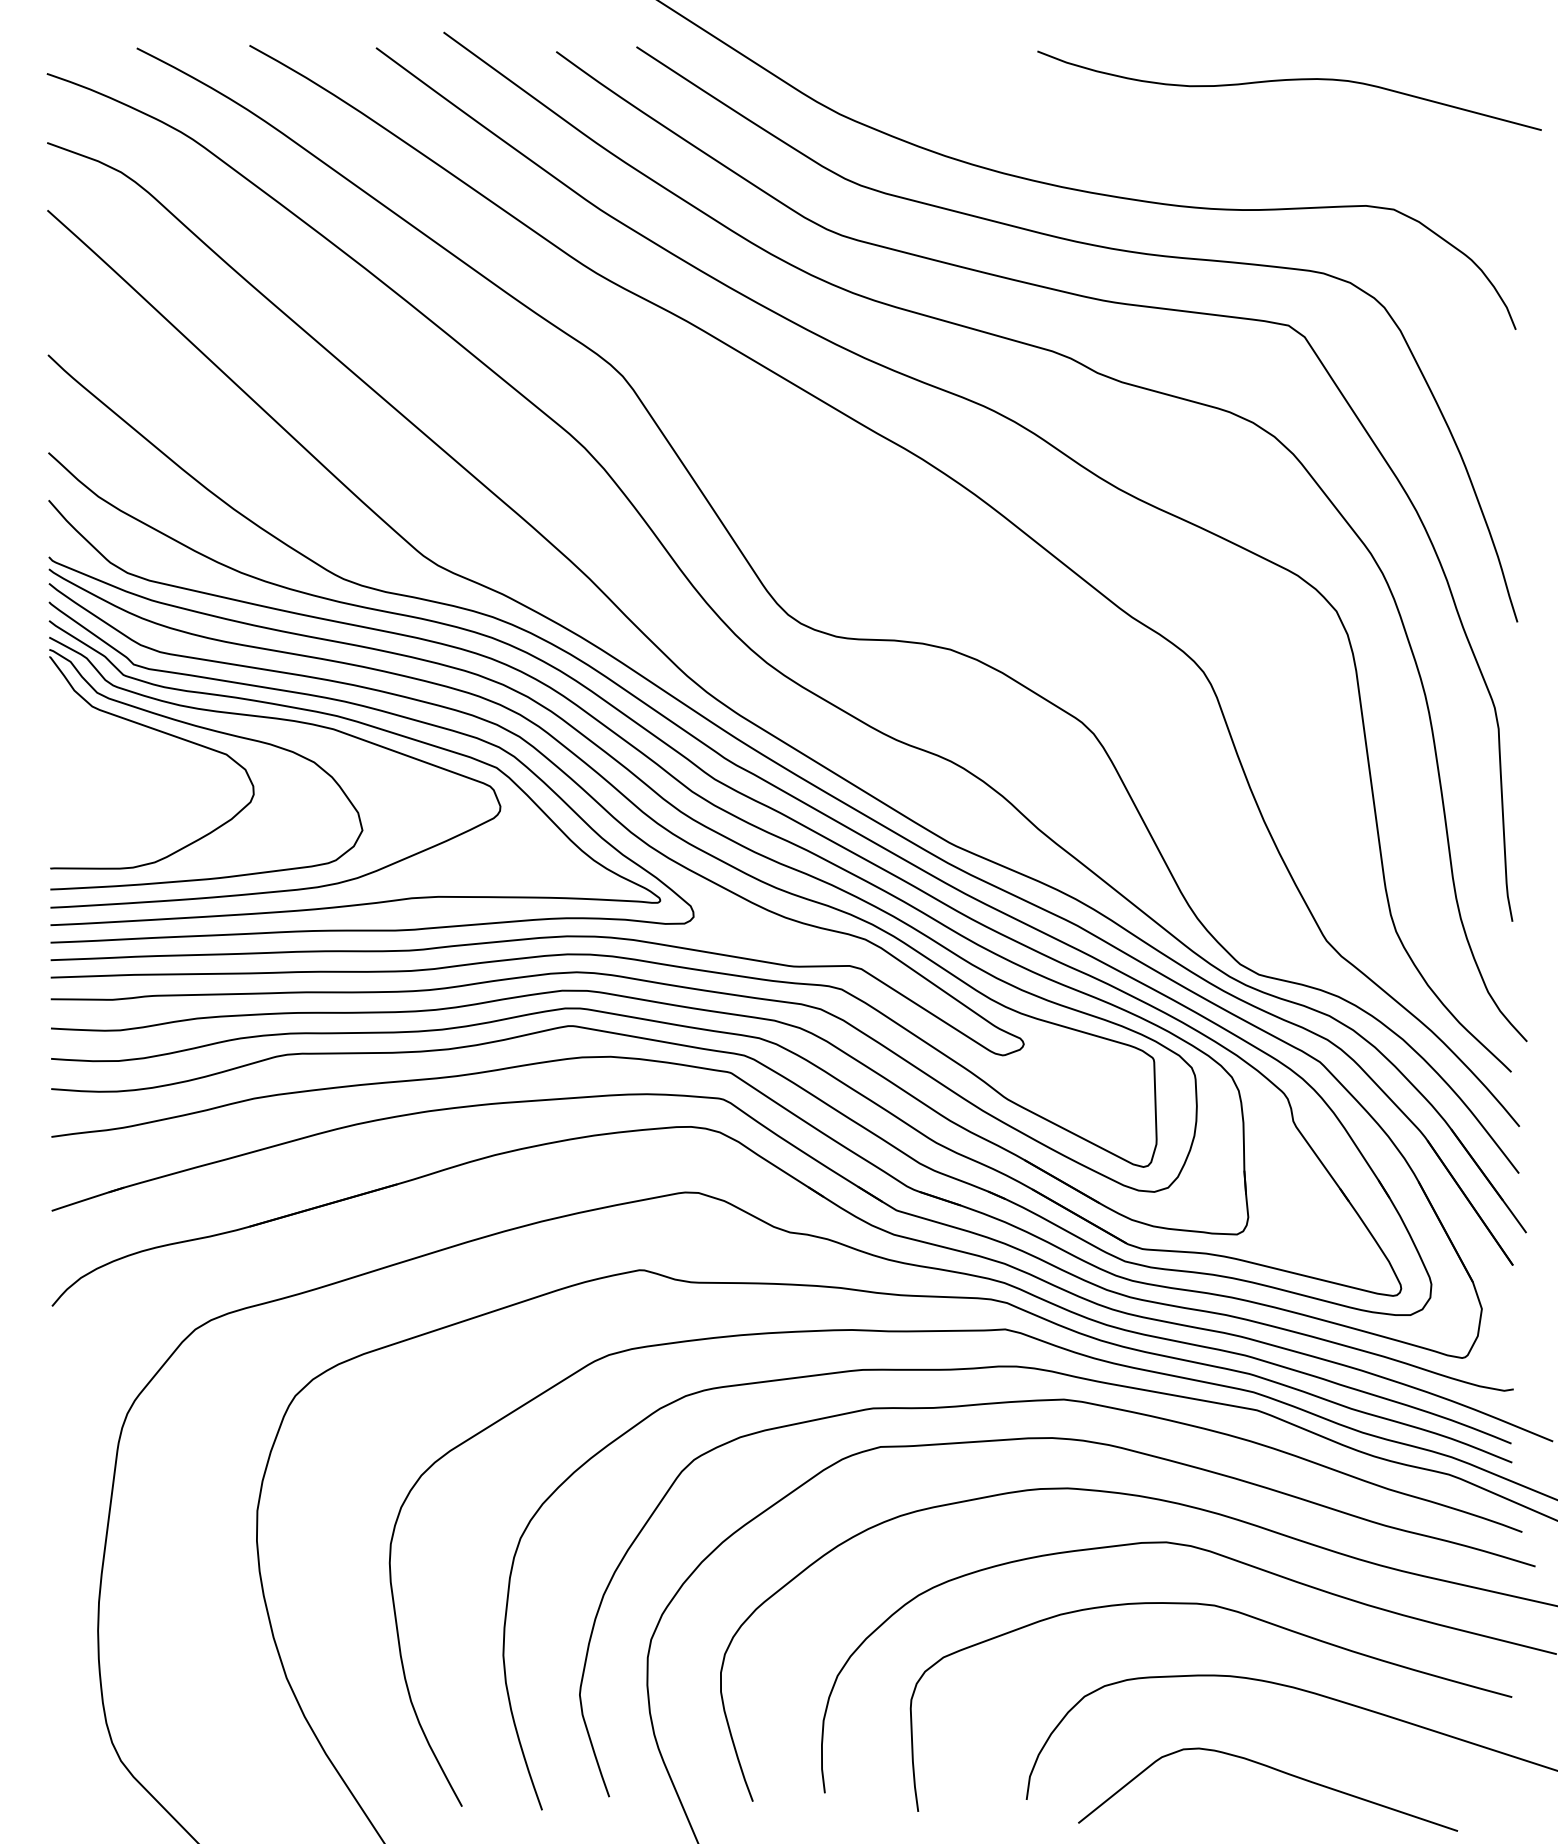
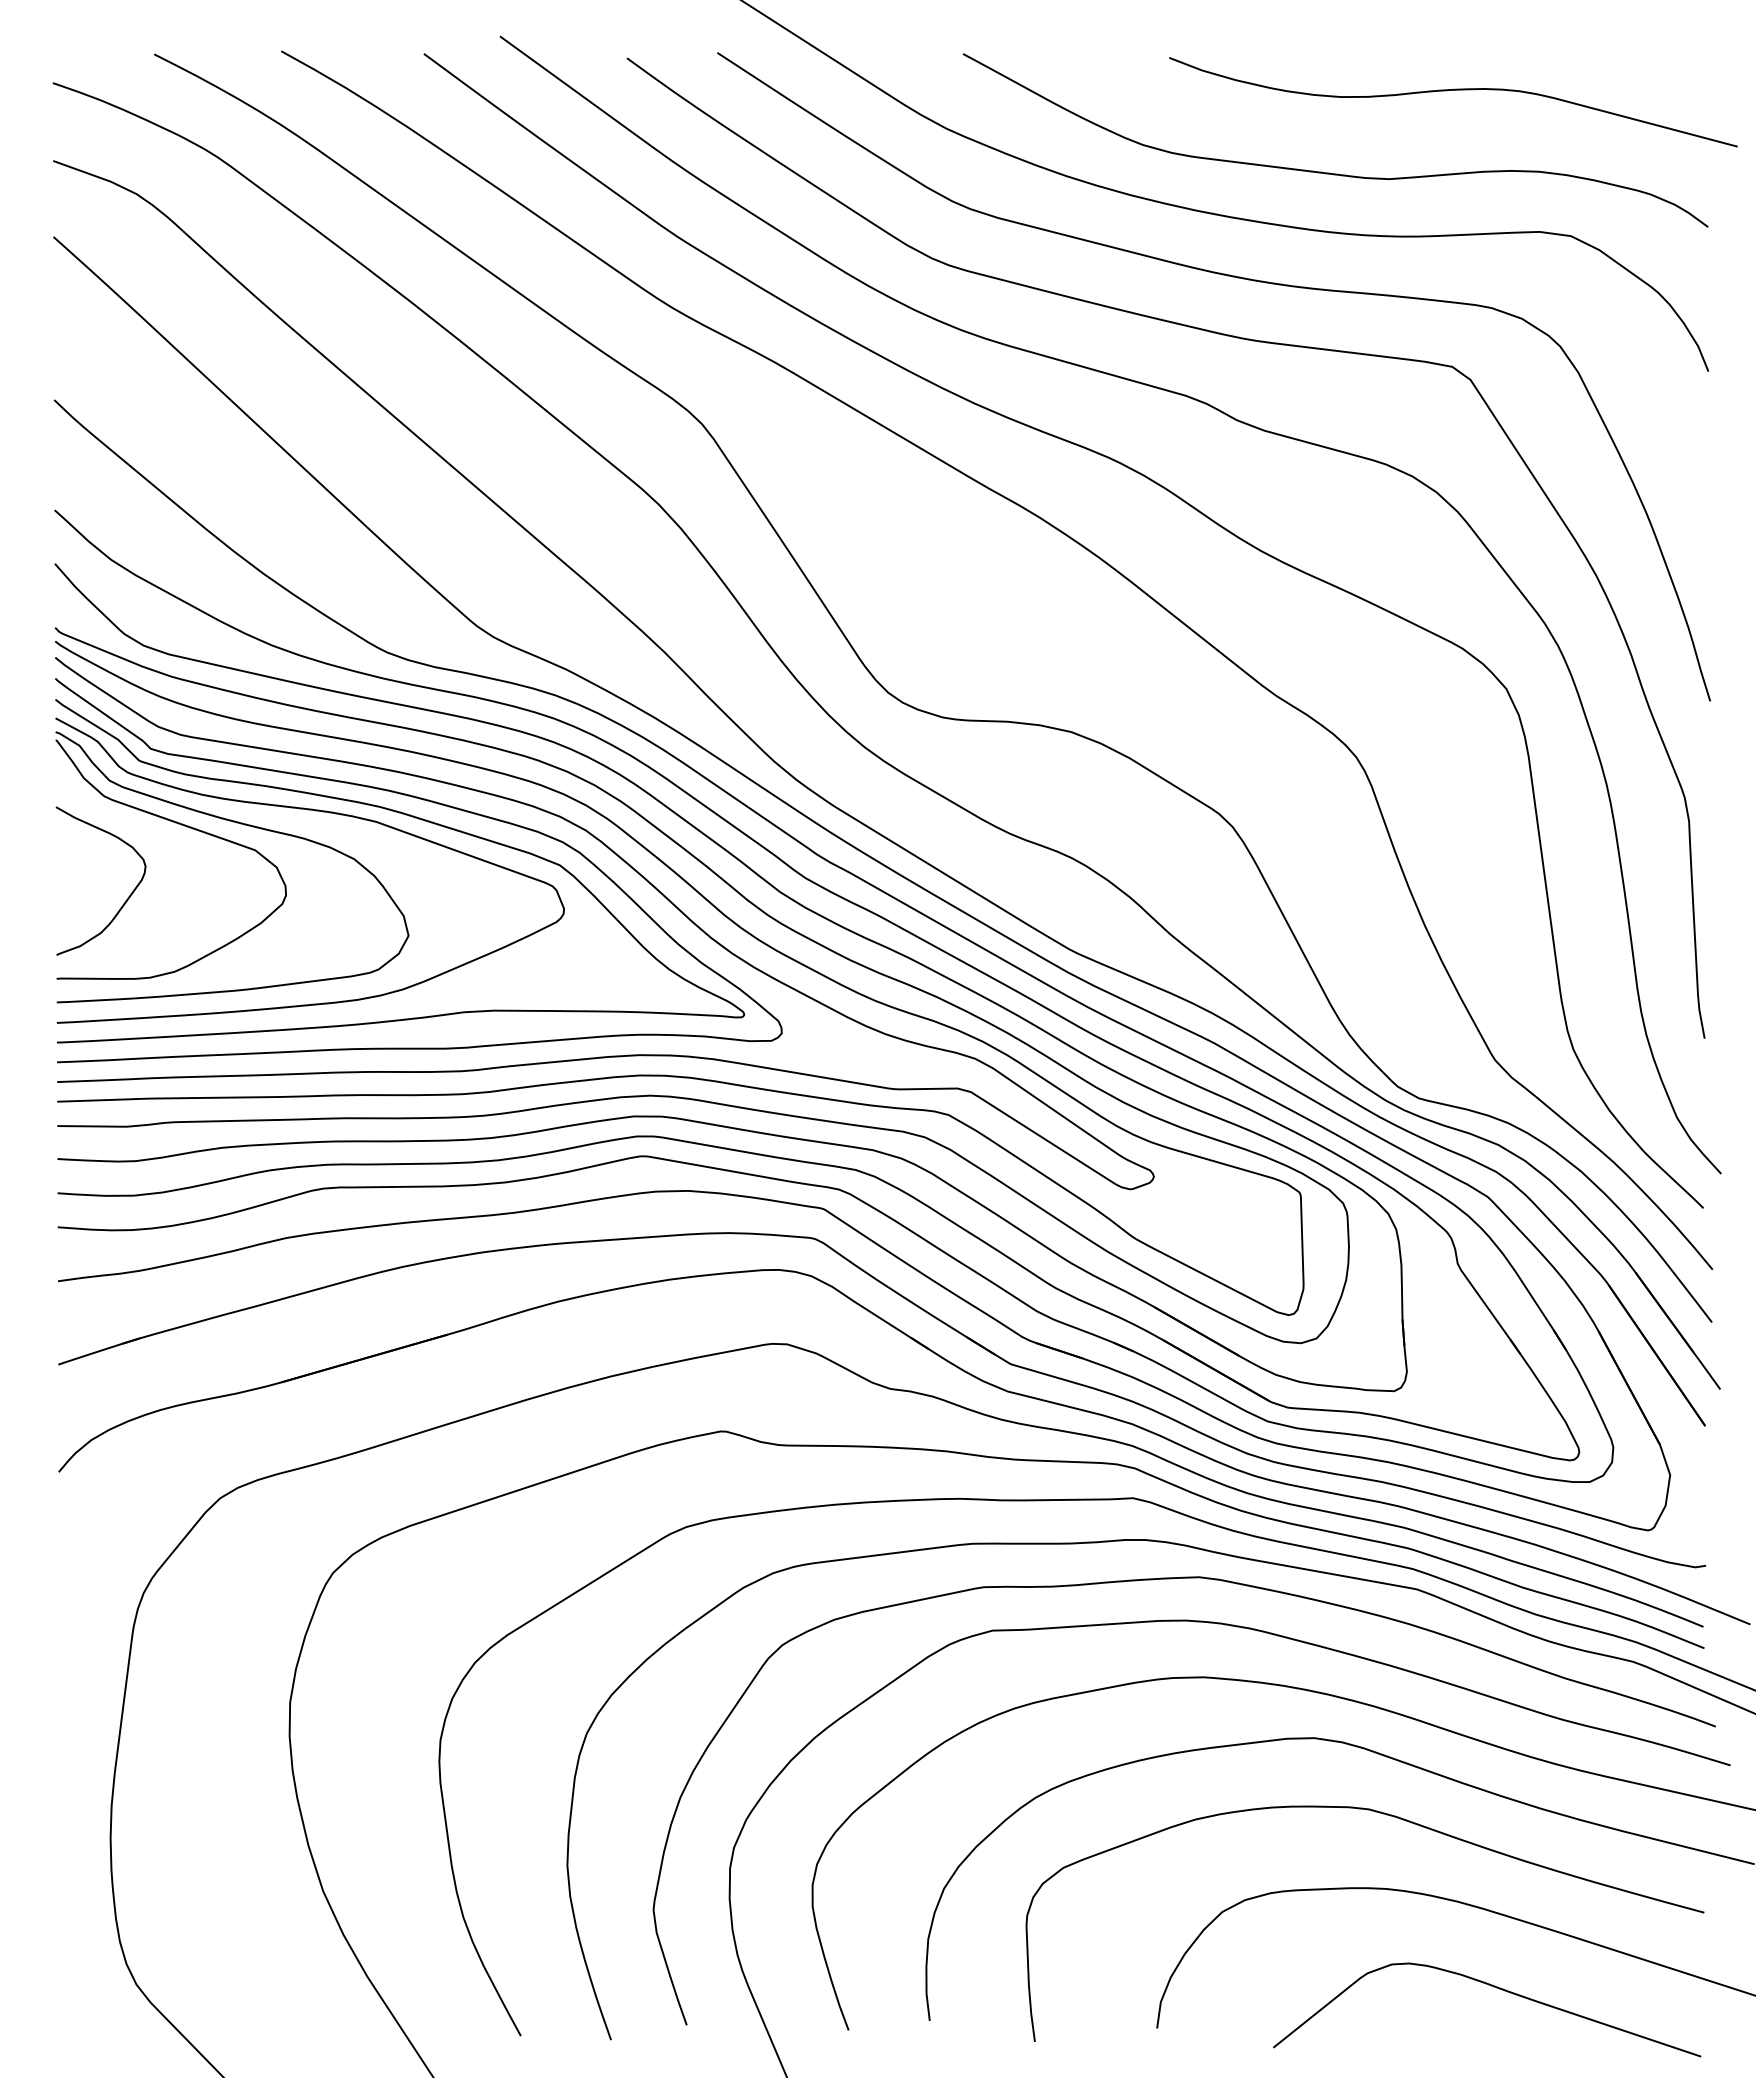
curve: (1179, 153) -> (1329, 172), added
curve: (111, 799) -> (125, 900), added
curve: (1273, 1769) -> (1493, 1987), moved

